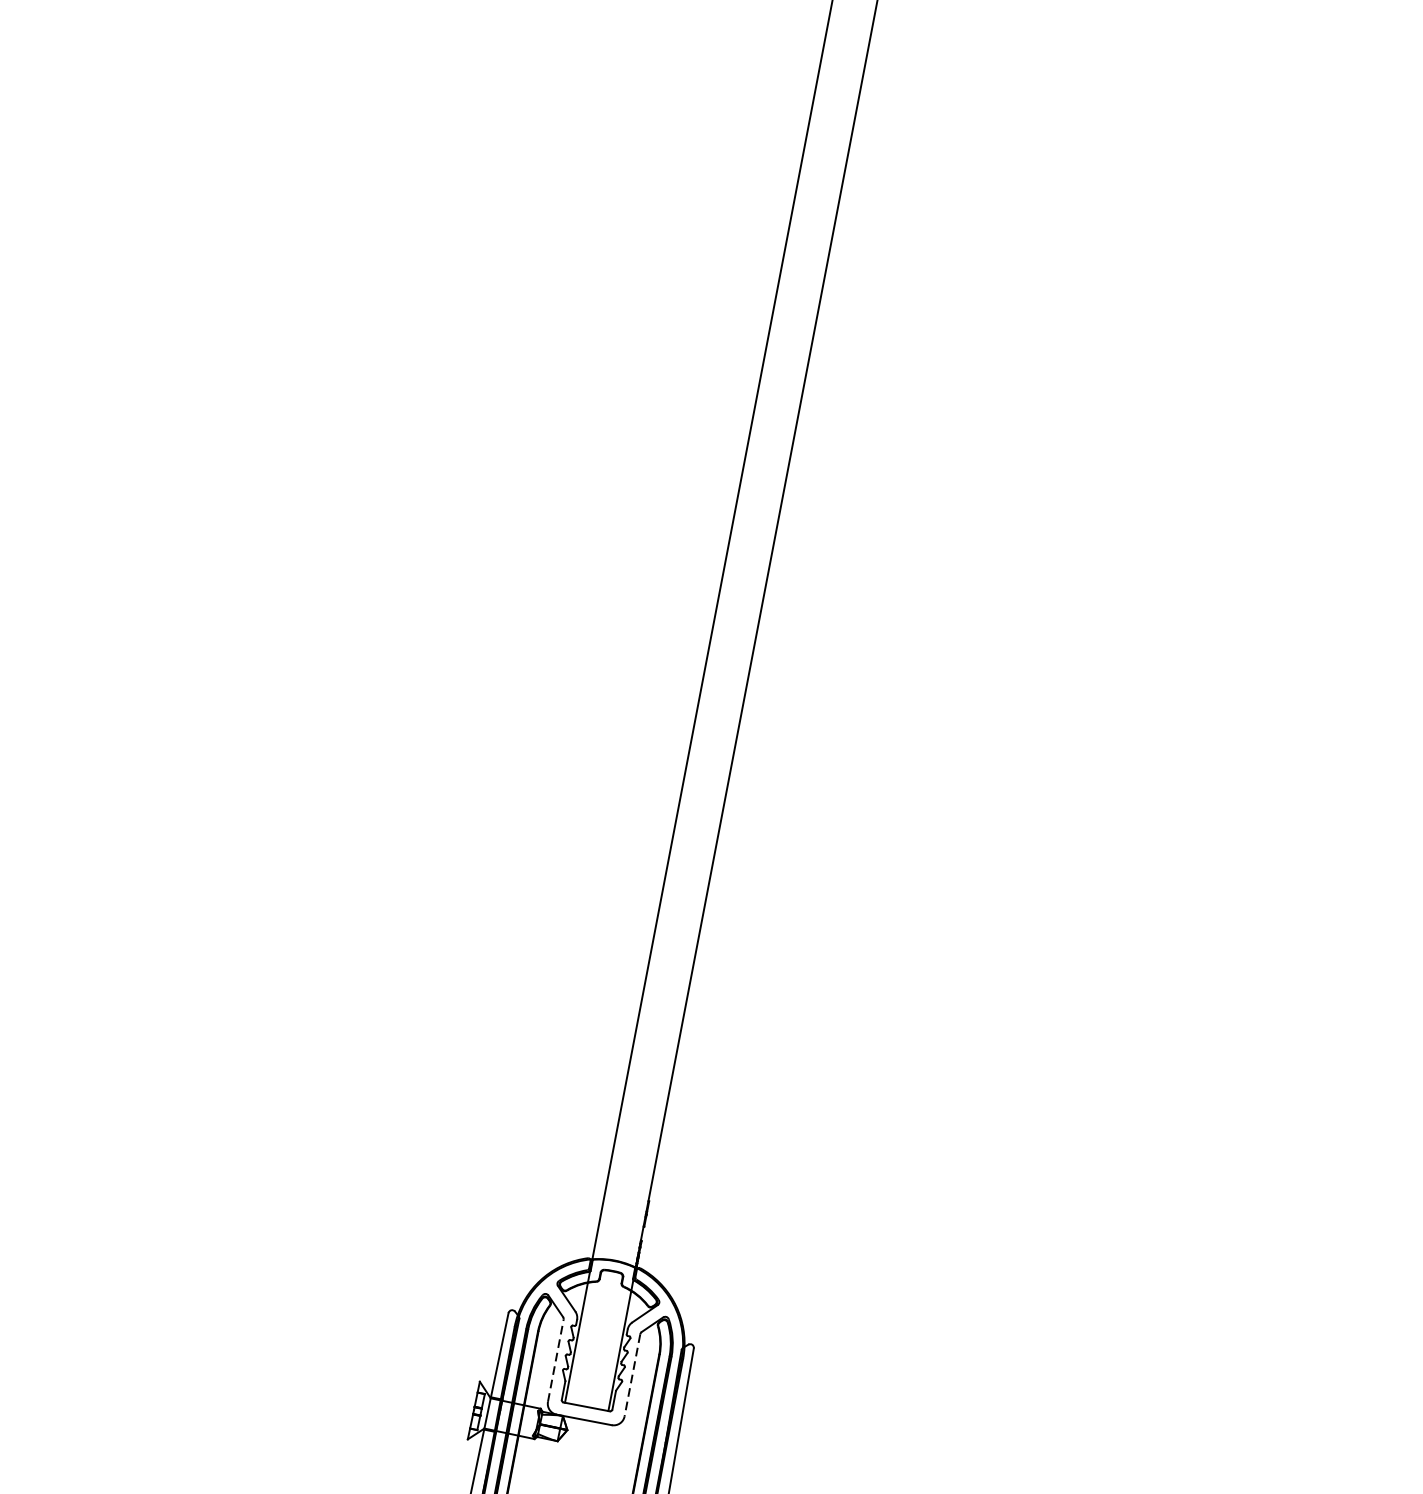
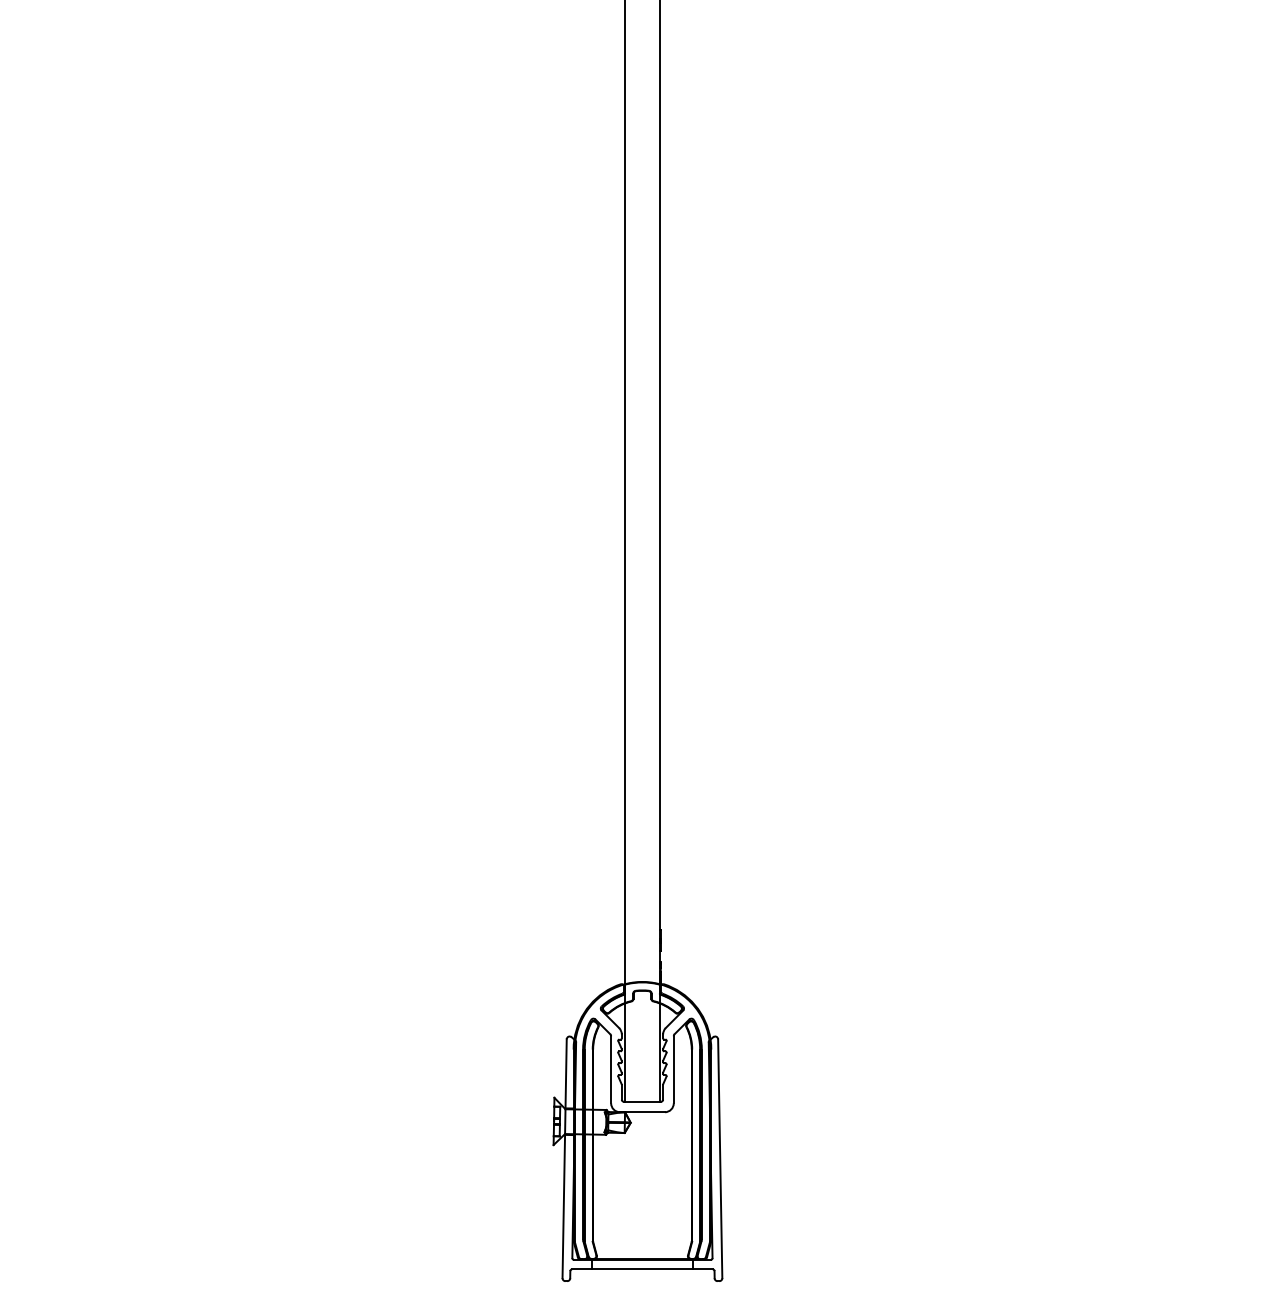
line: (556, 1360) -> (611, 1069), dashed -> solid
line: (632, 1374) -> (673, 1069), dashed -> solid

